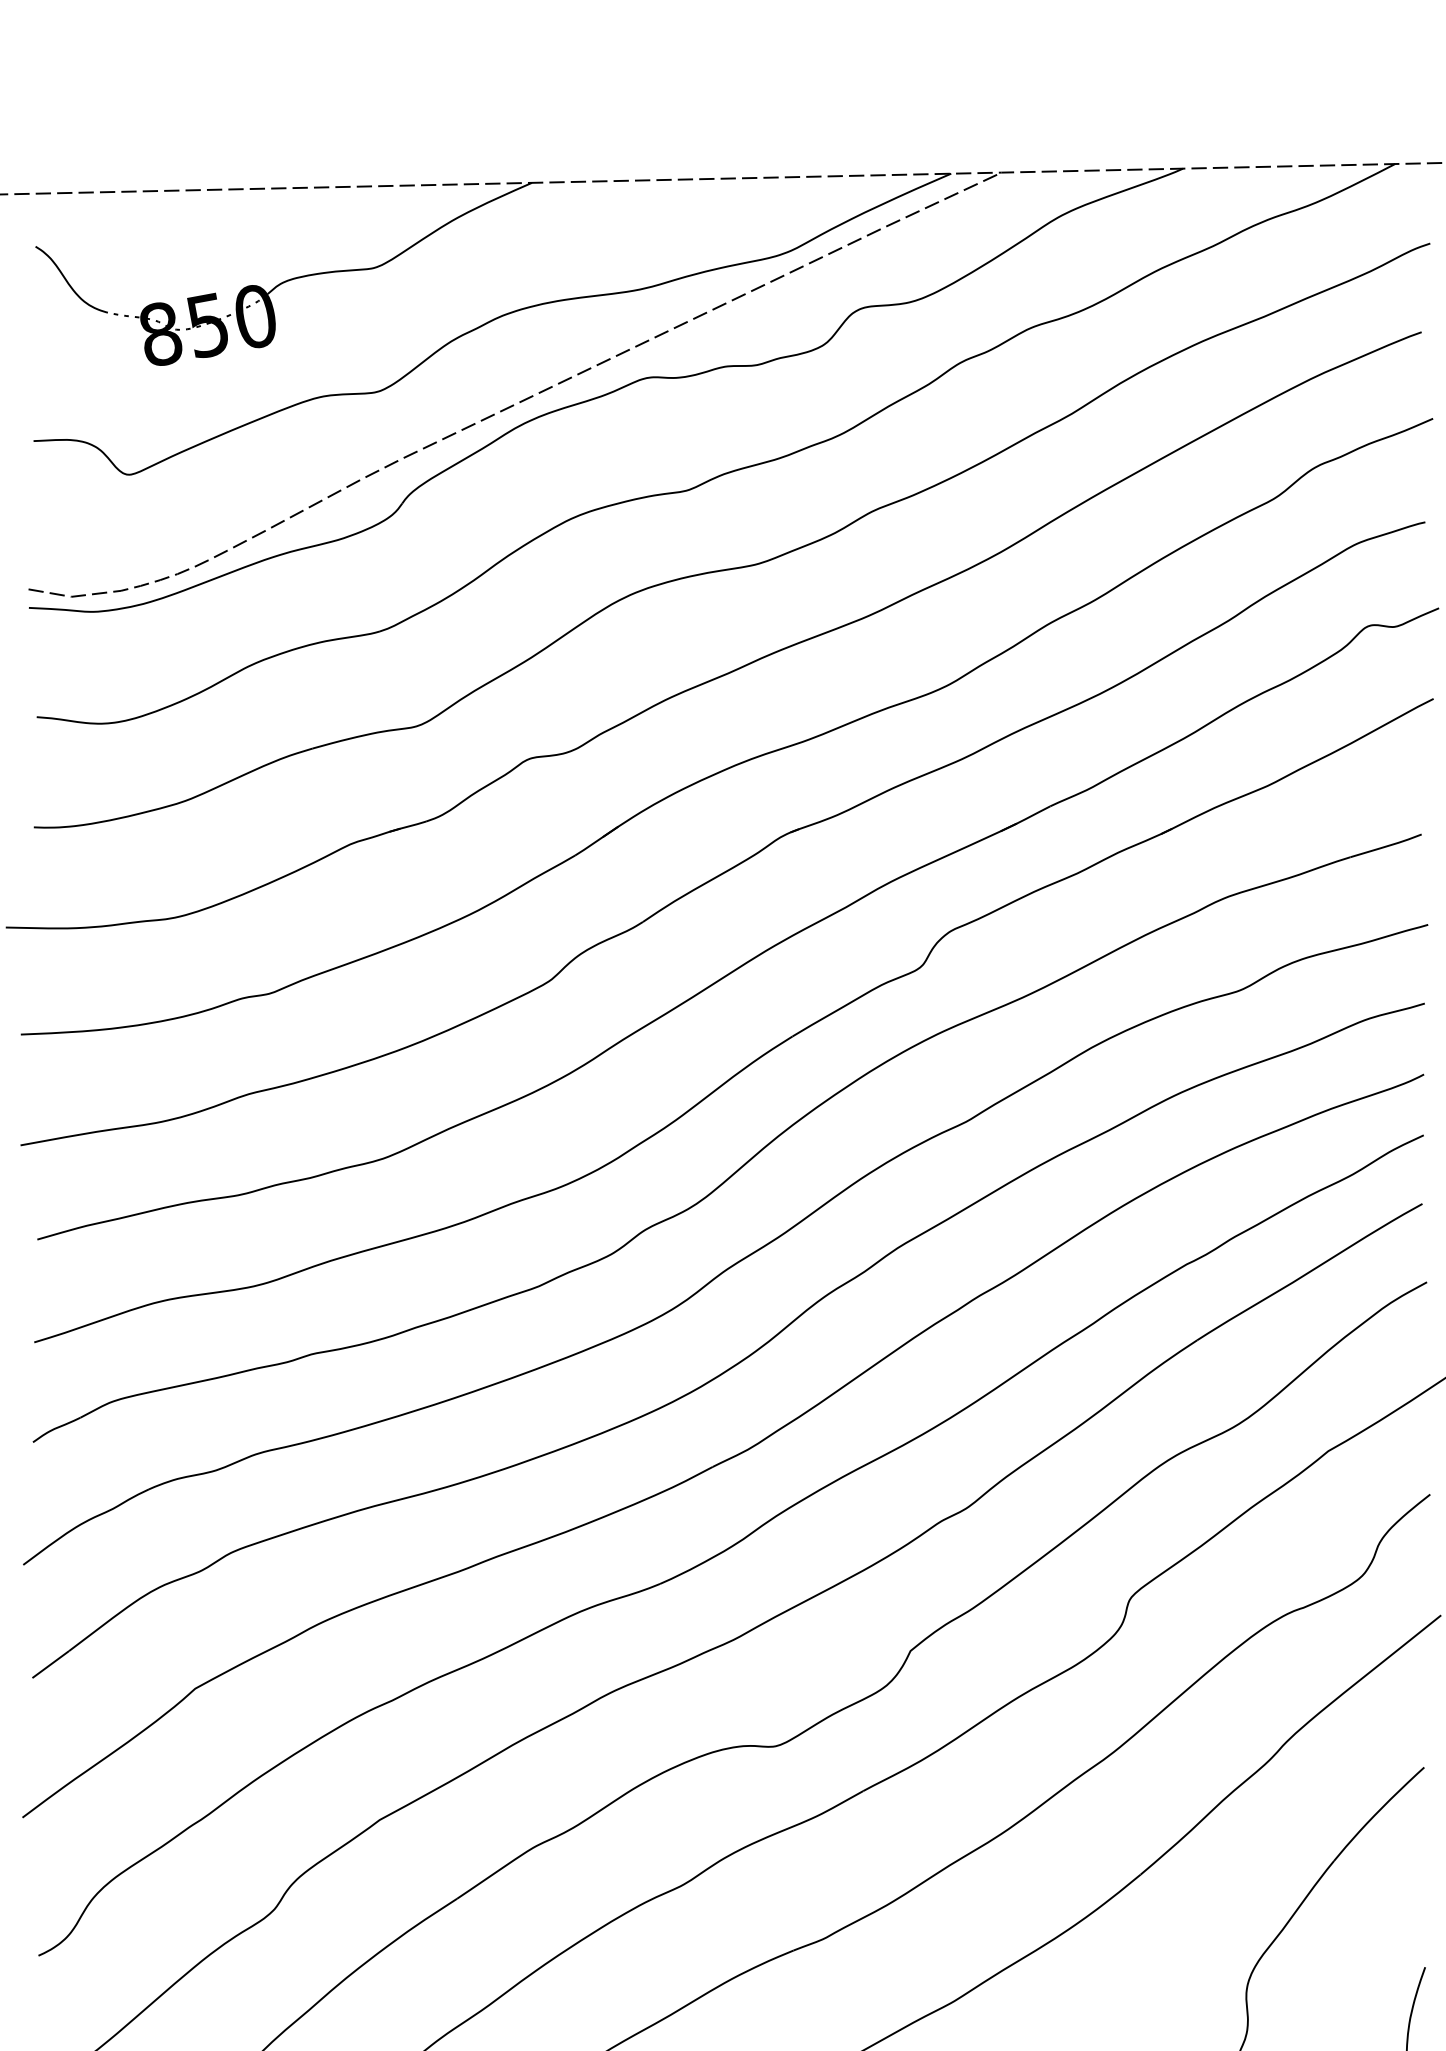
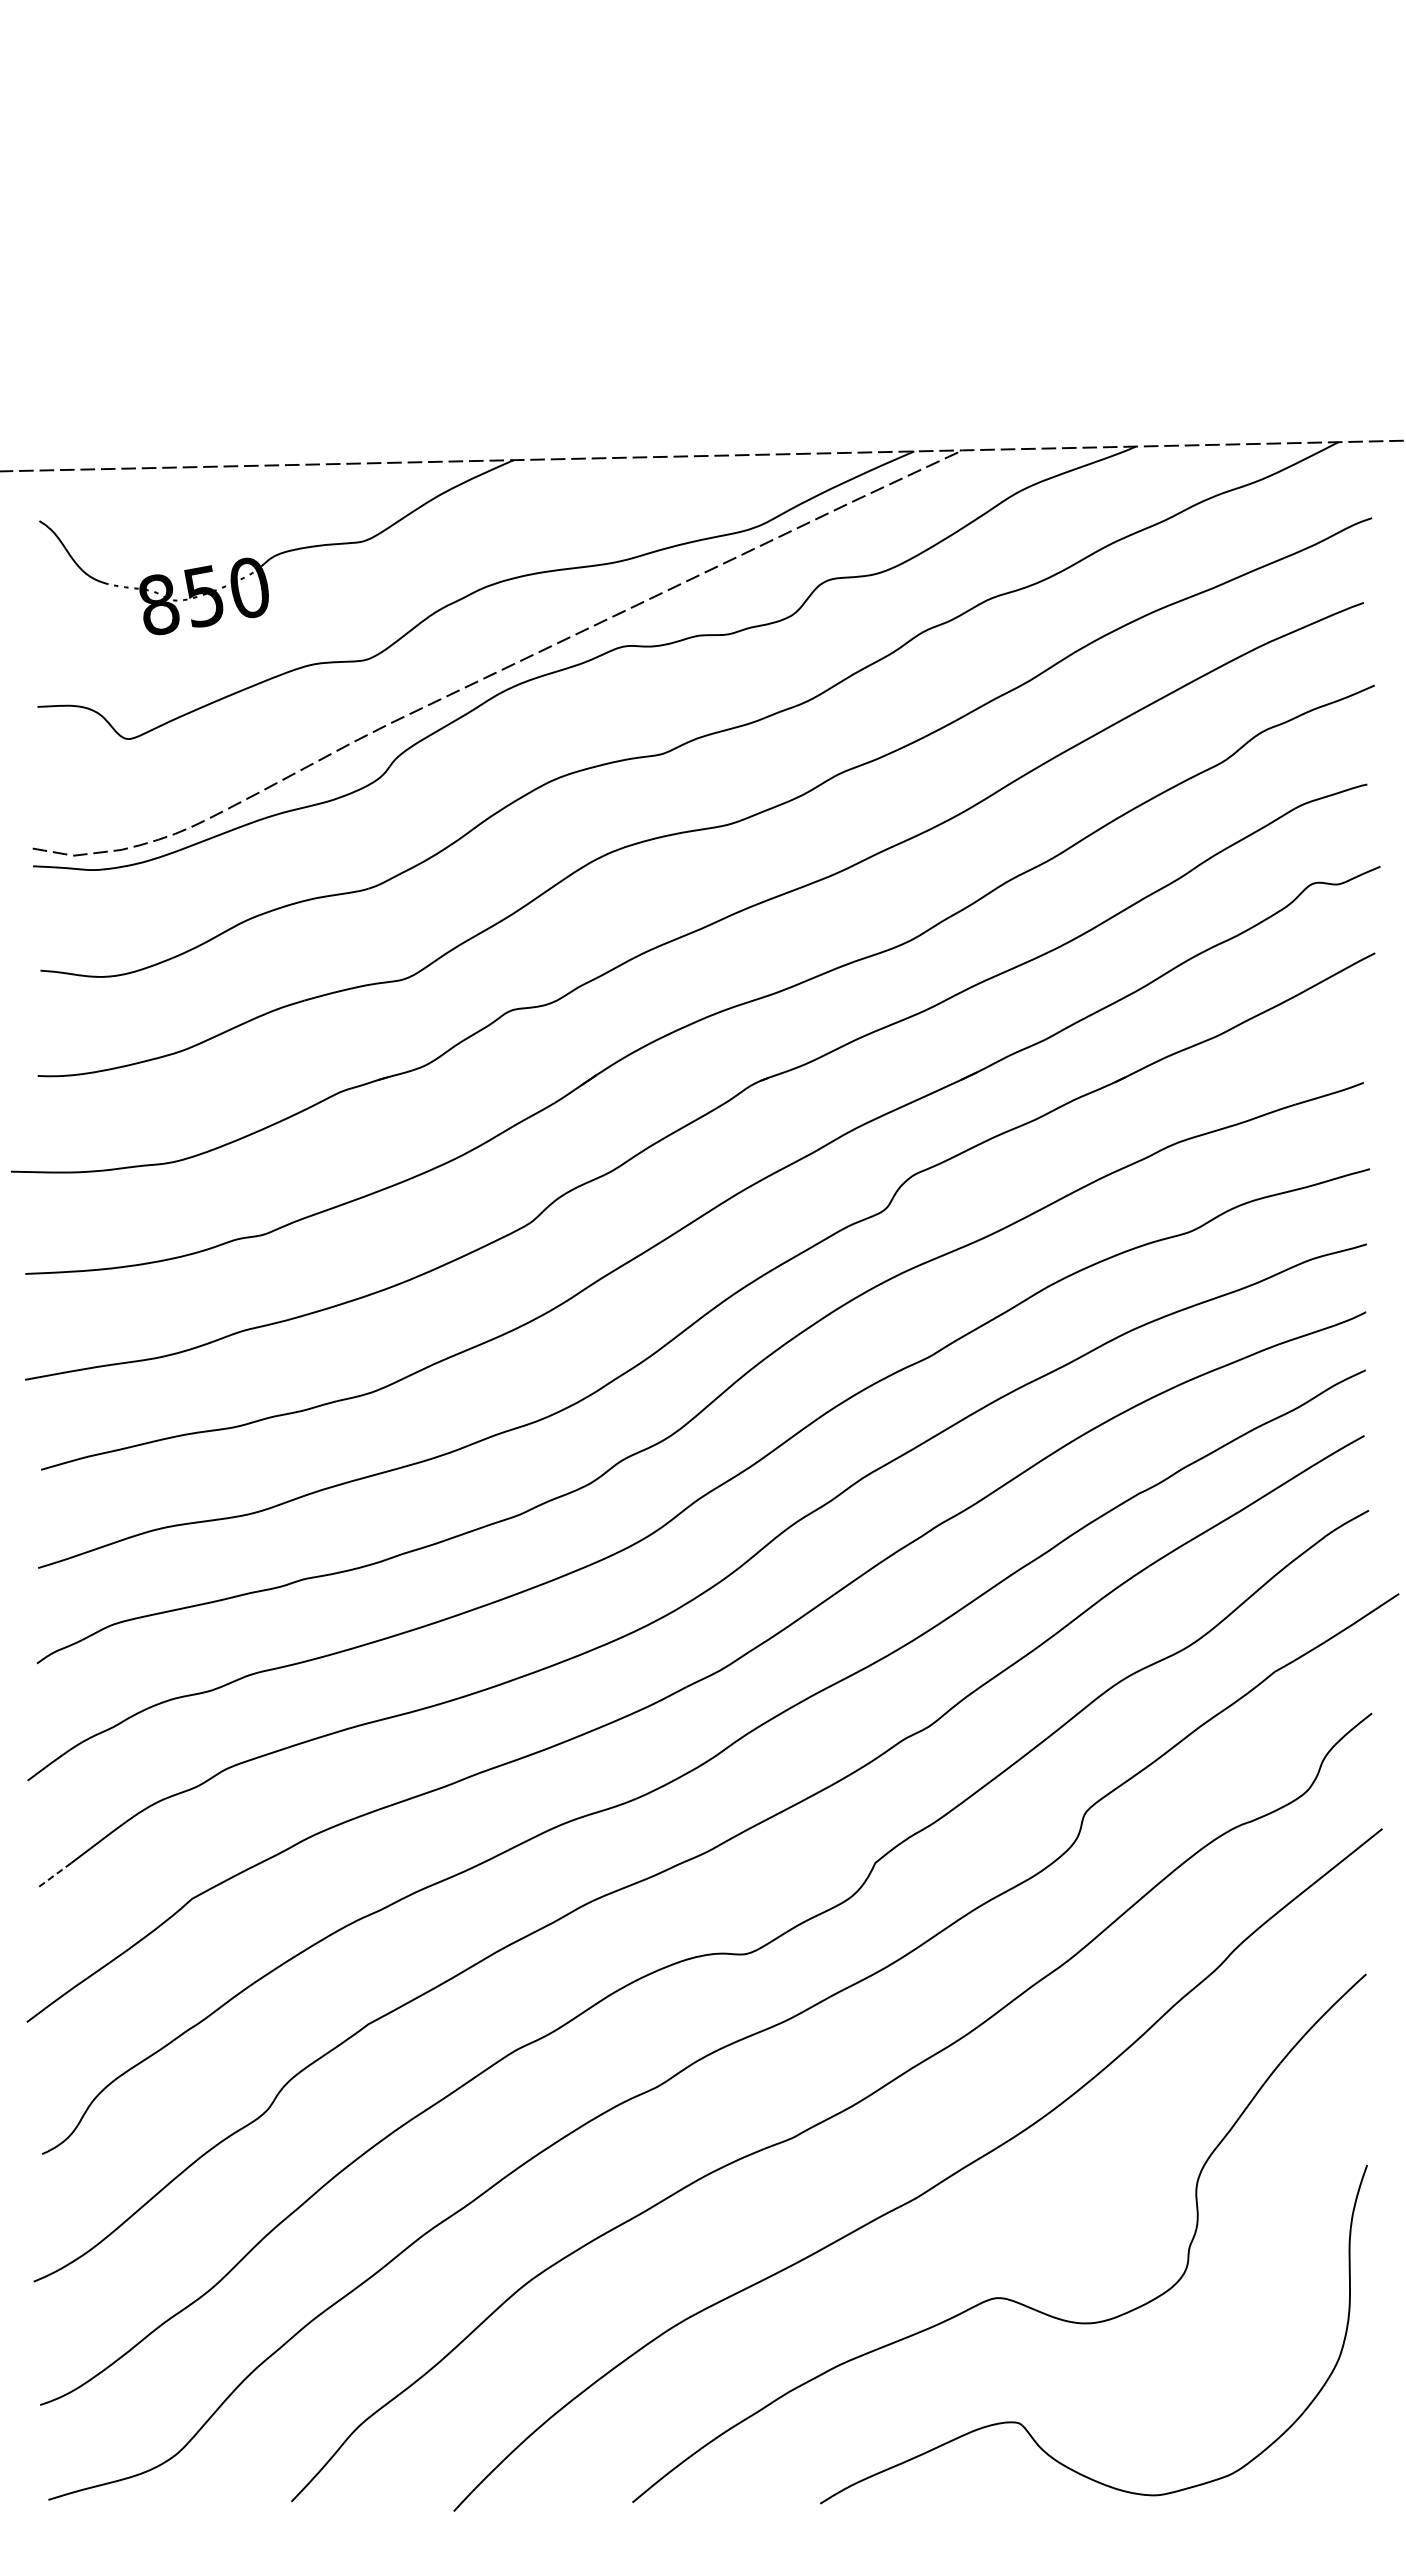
line: (50, 1664) -> (53, 1875), solid -> dashed

